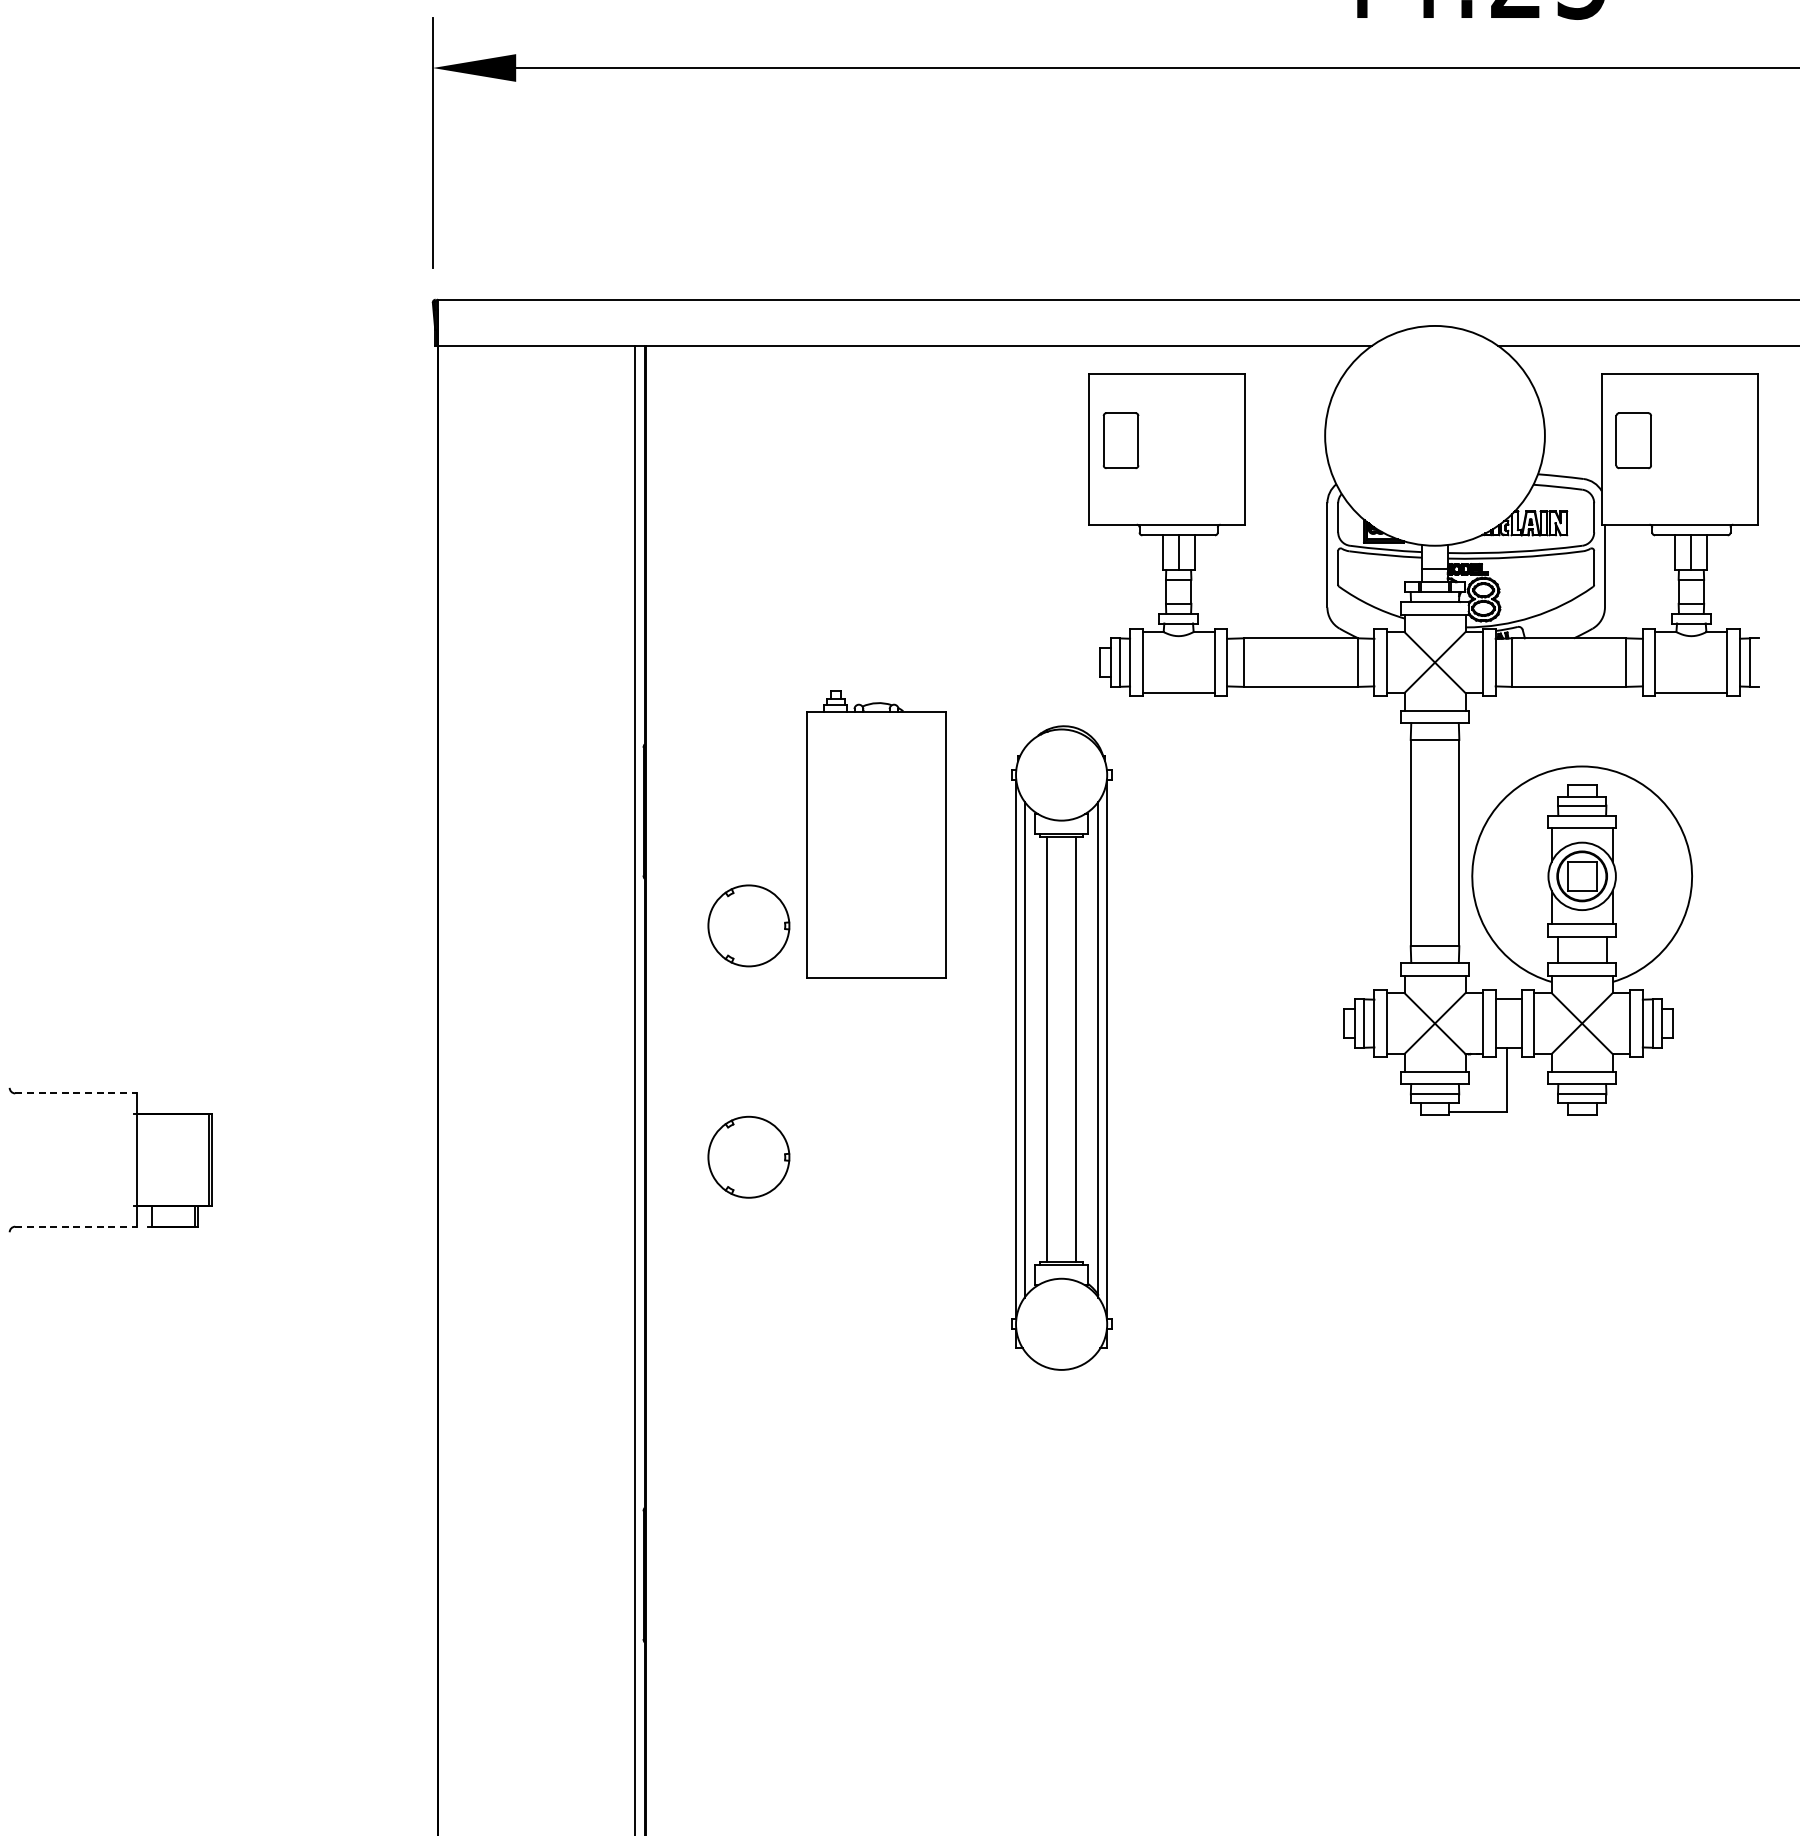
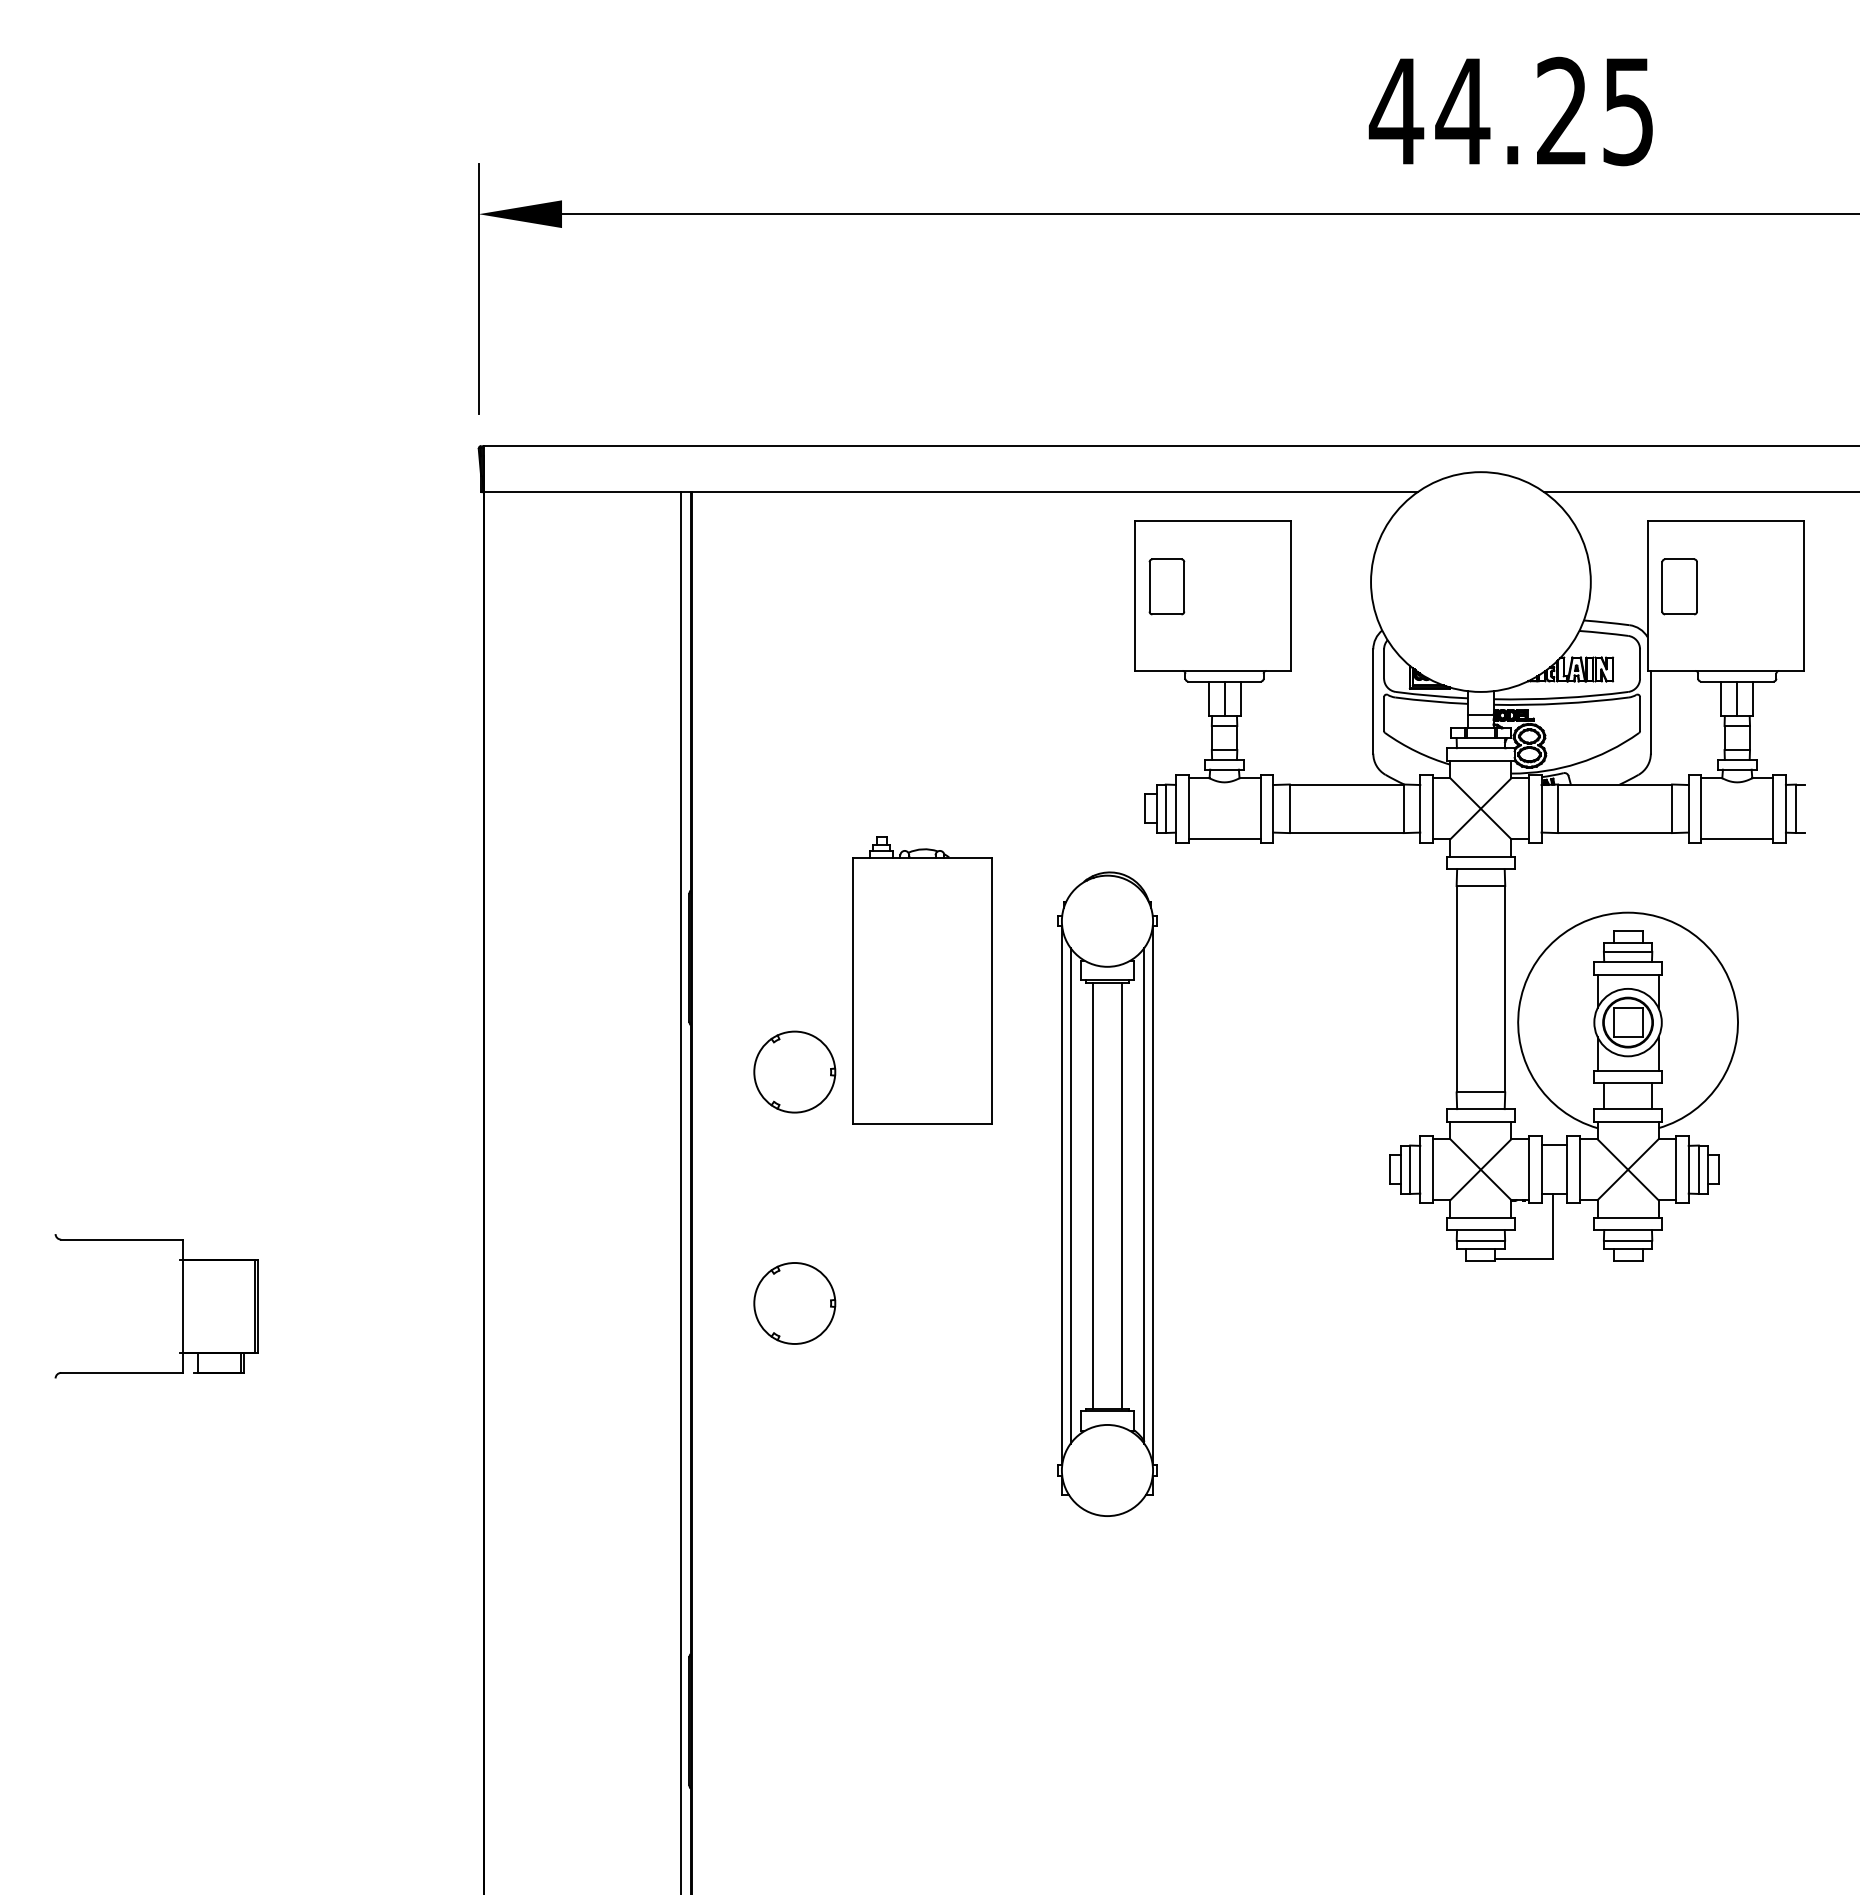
line: (76, 1093) -> (122, 1239), dashed -> solid
line: (76, 1226) -> (122, 1372), dashed -> solid

